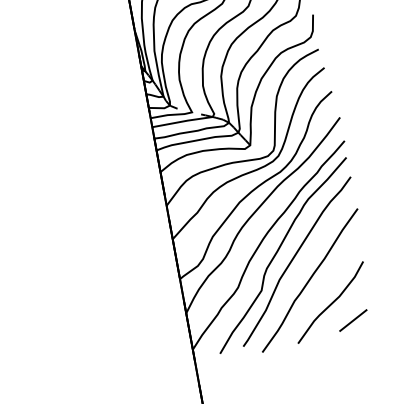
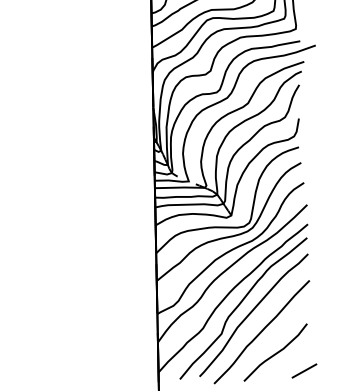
line: (353, 319) -> (304, 370), moved

